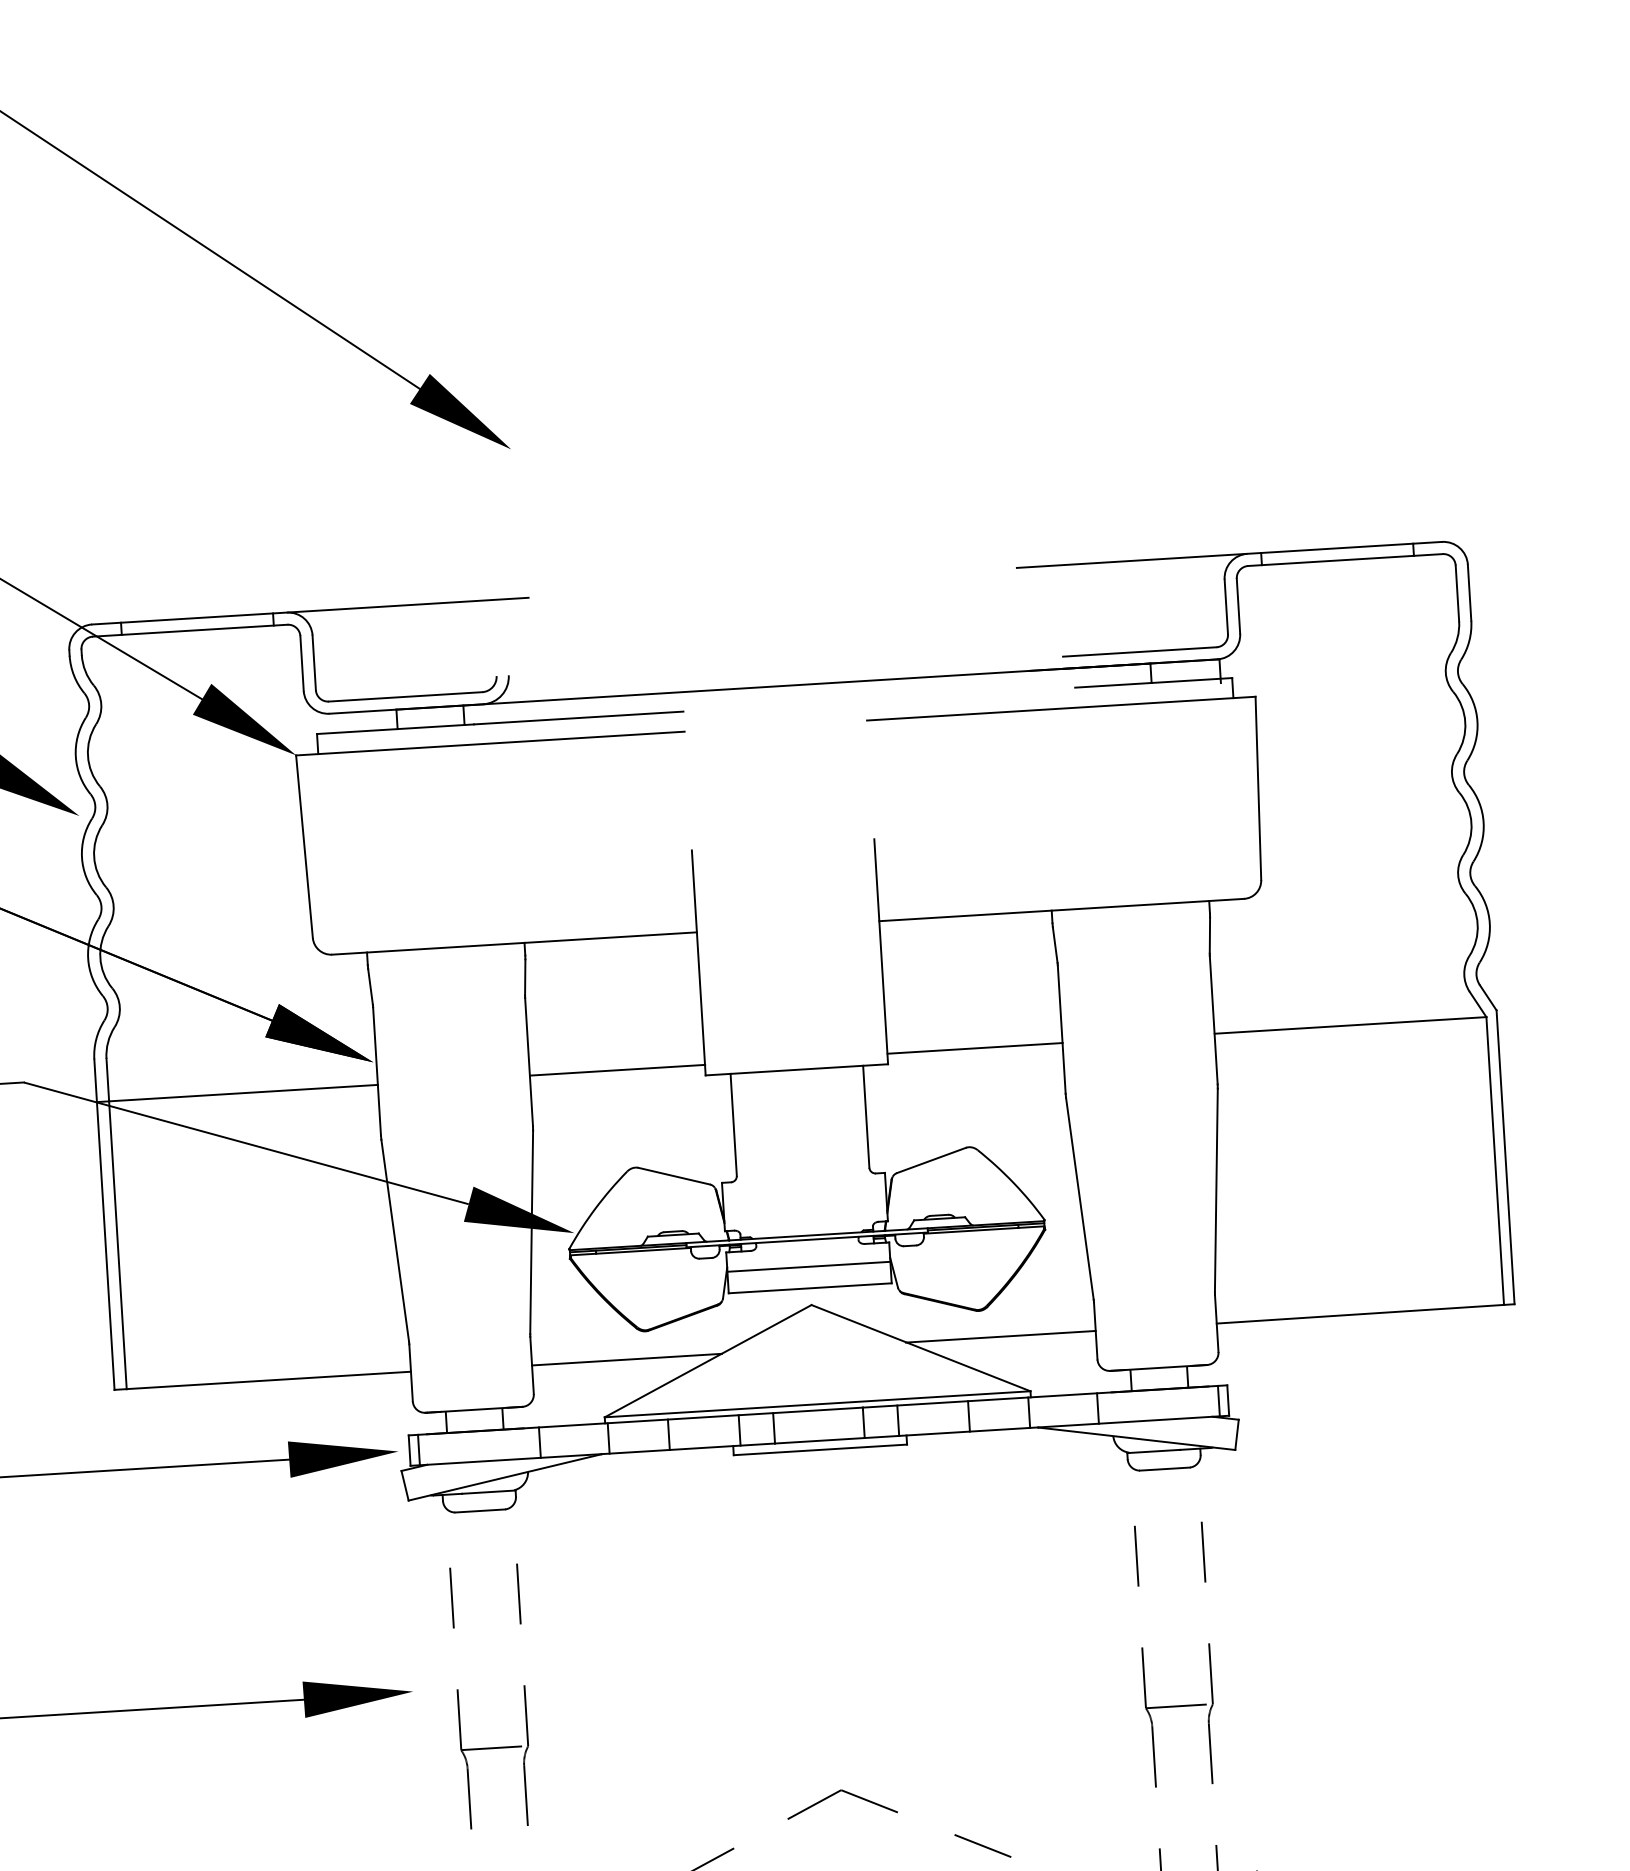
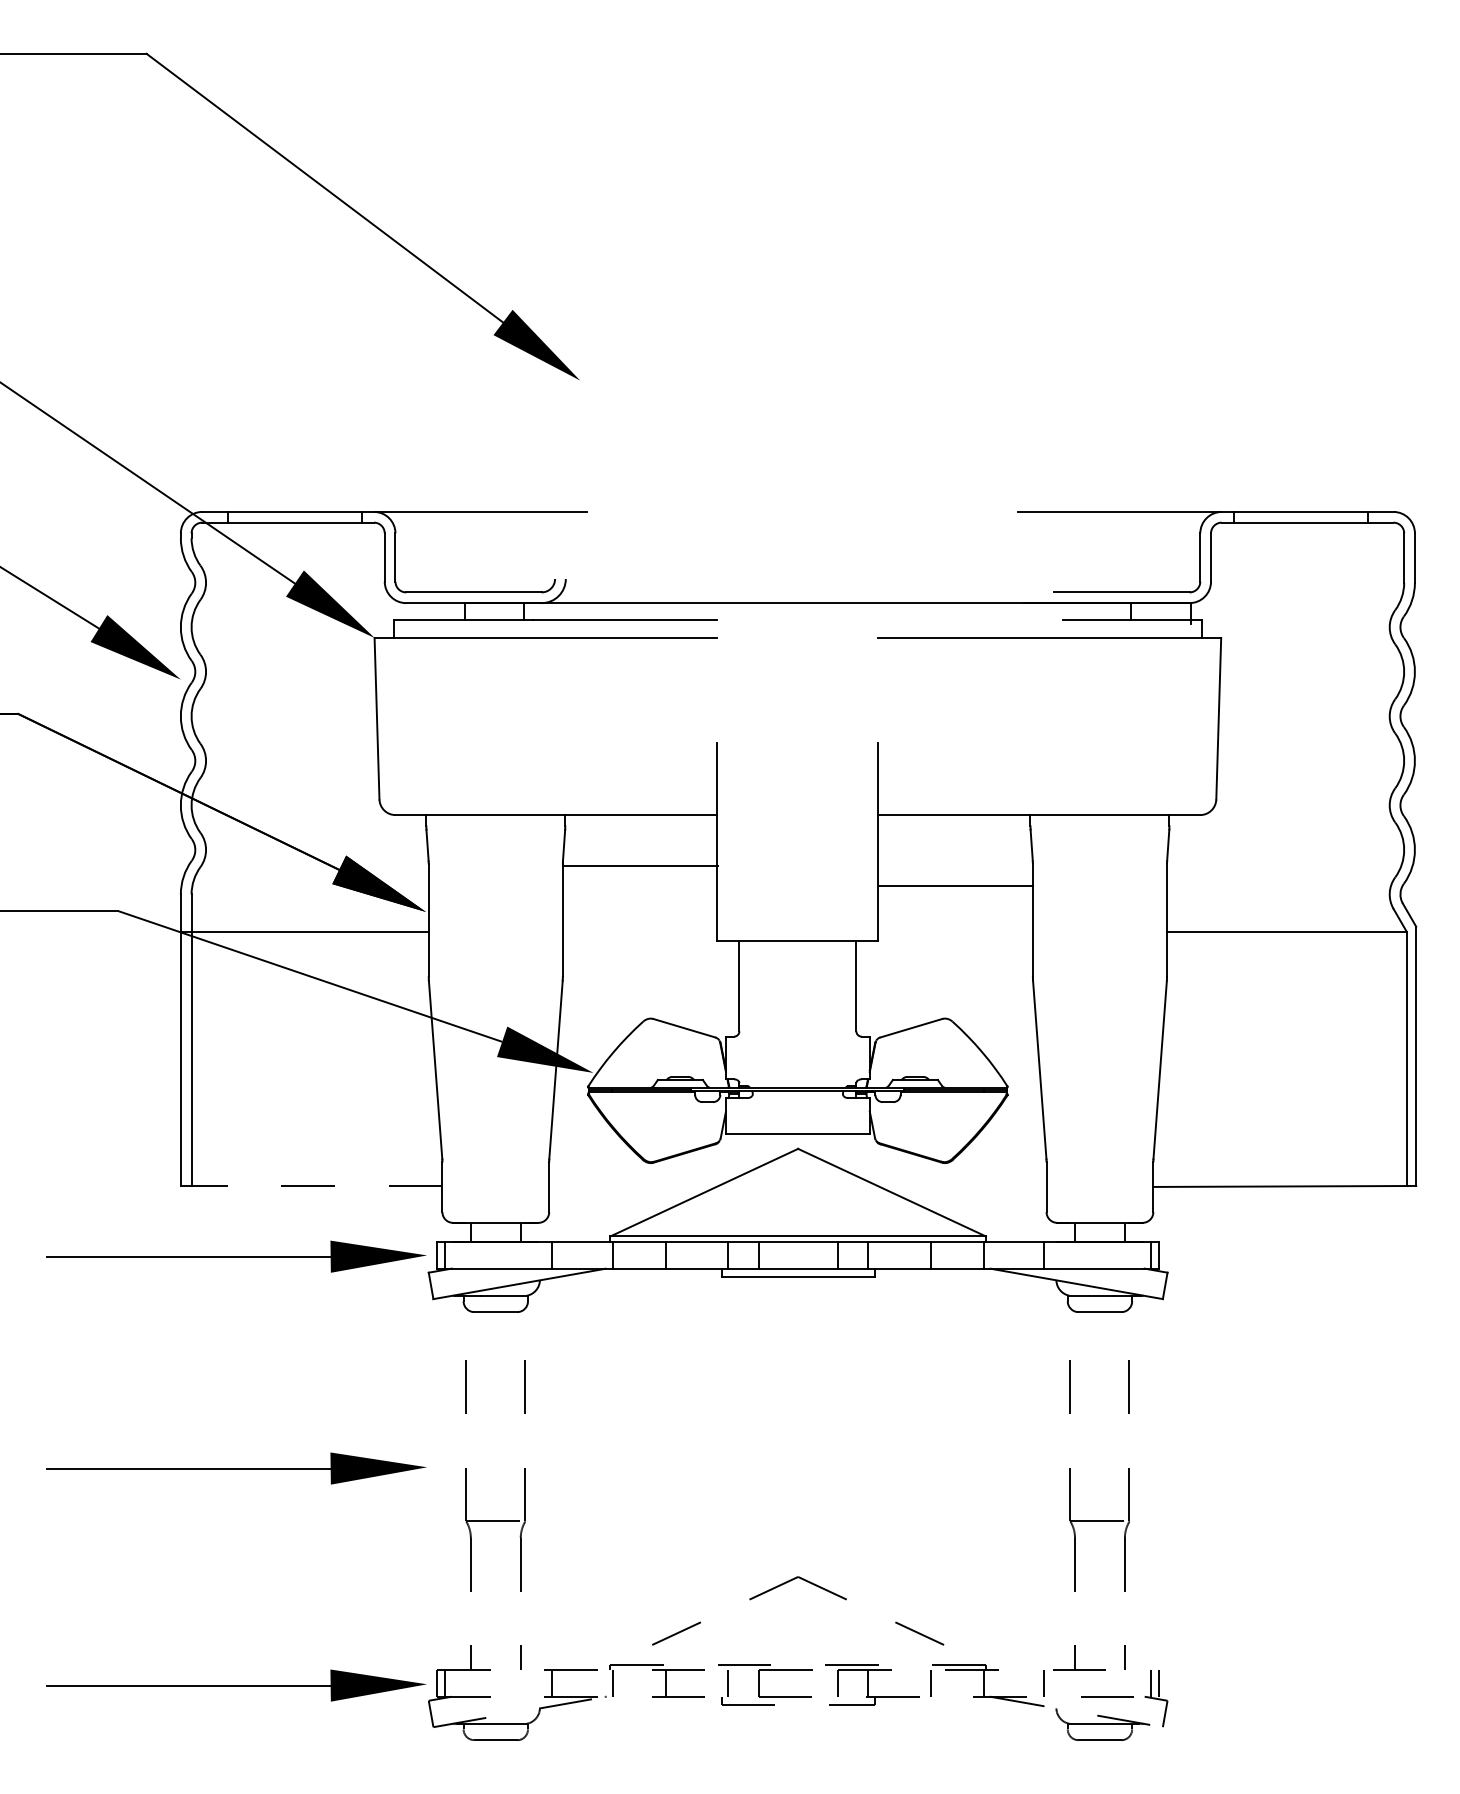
line: (974, 1048) -> (955, 886), moved
line: (617, 1070) -> (640, 866), moved
line: (808, 1267) -> (797, 1115), removed
line: (1000, 1336) -> (962, 1186), removed
line: (626, 1359) -> (632, 1186), removed
line: (262, 1380) -> (311, 1185), solid -> dashed

